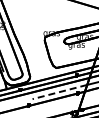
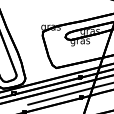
line: (59, 92) -> (60, 96), dashed -> solid

